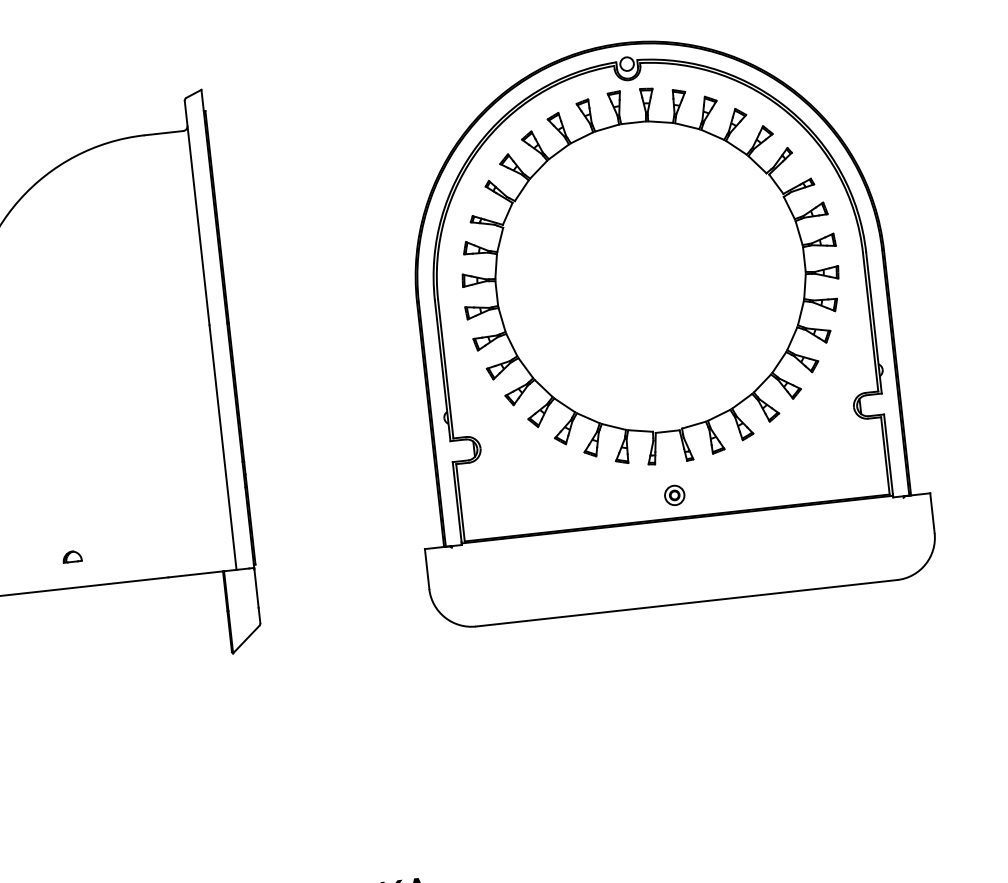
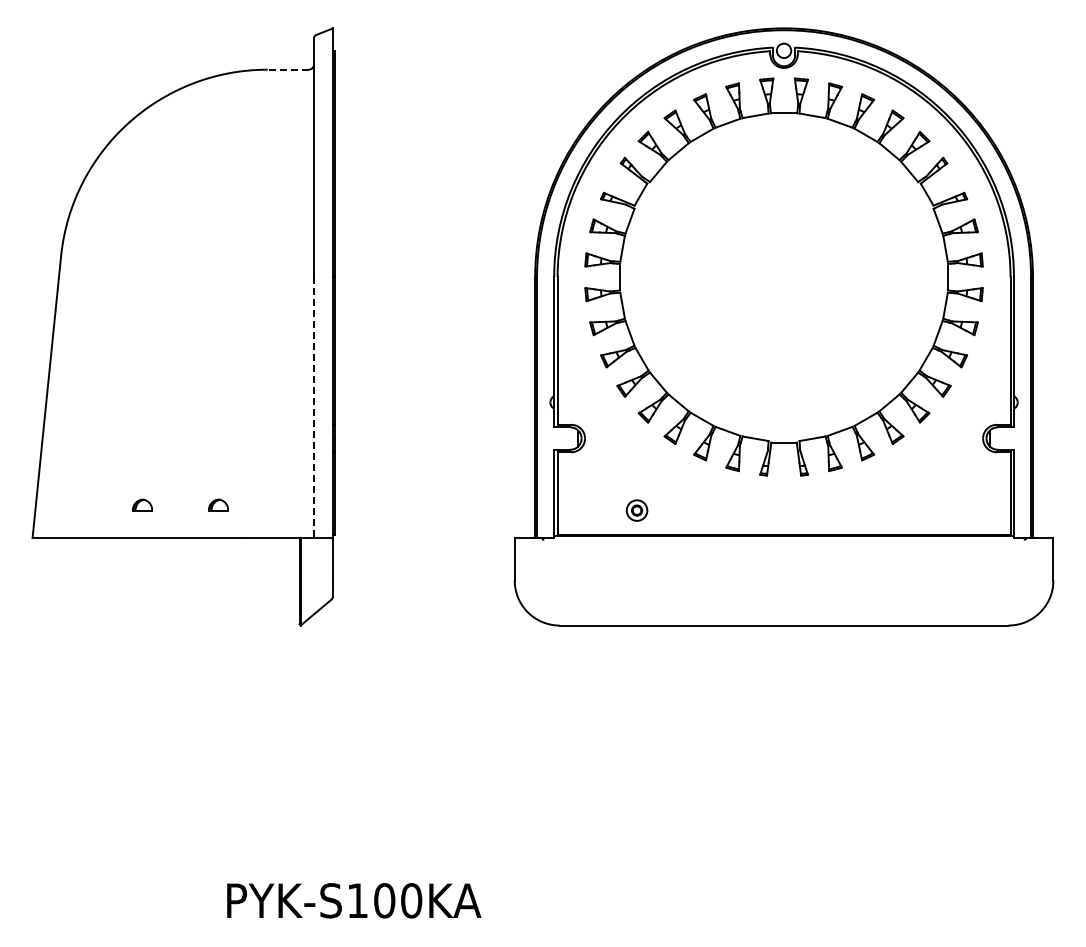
line: (164, 132) -> (288, 69), solid -> dashed
line: (222, 448) -> (313, 408), solid -> dashed
part: (674, 495) -> (636, 510), moved
part: (143, 548) -> (218, 504), added

